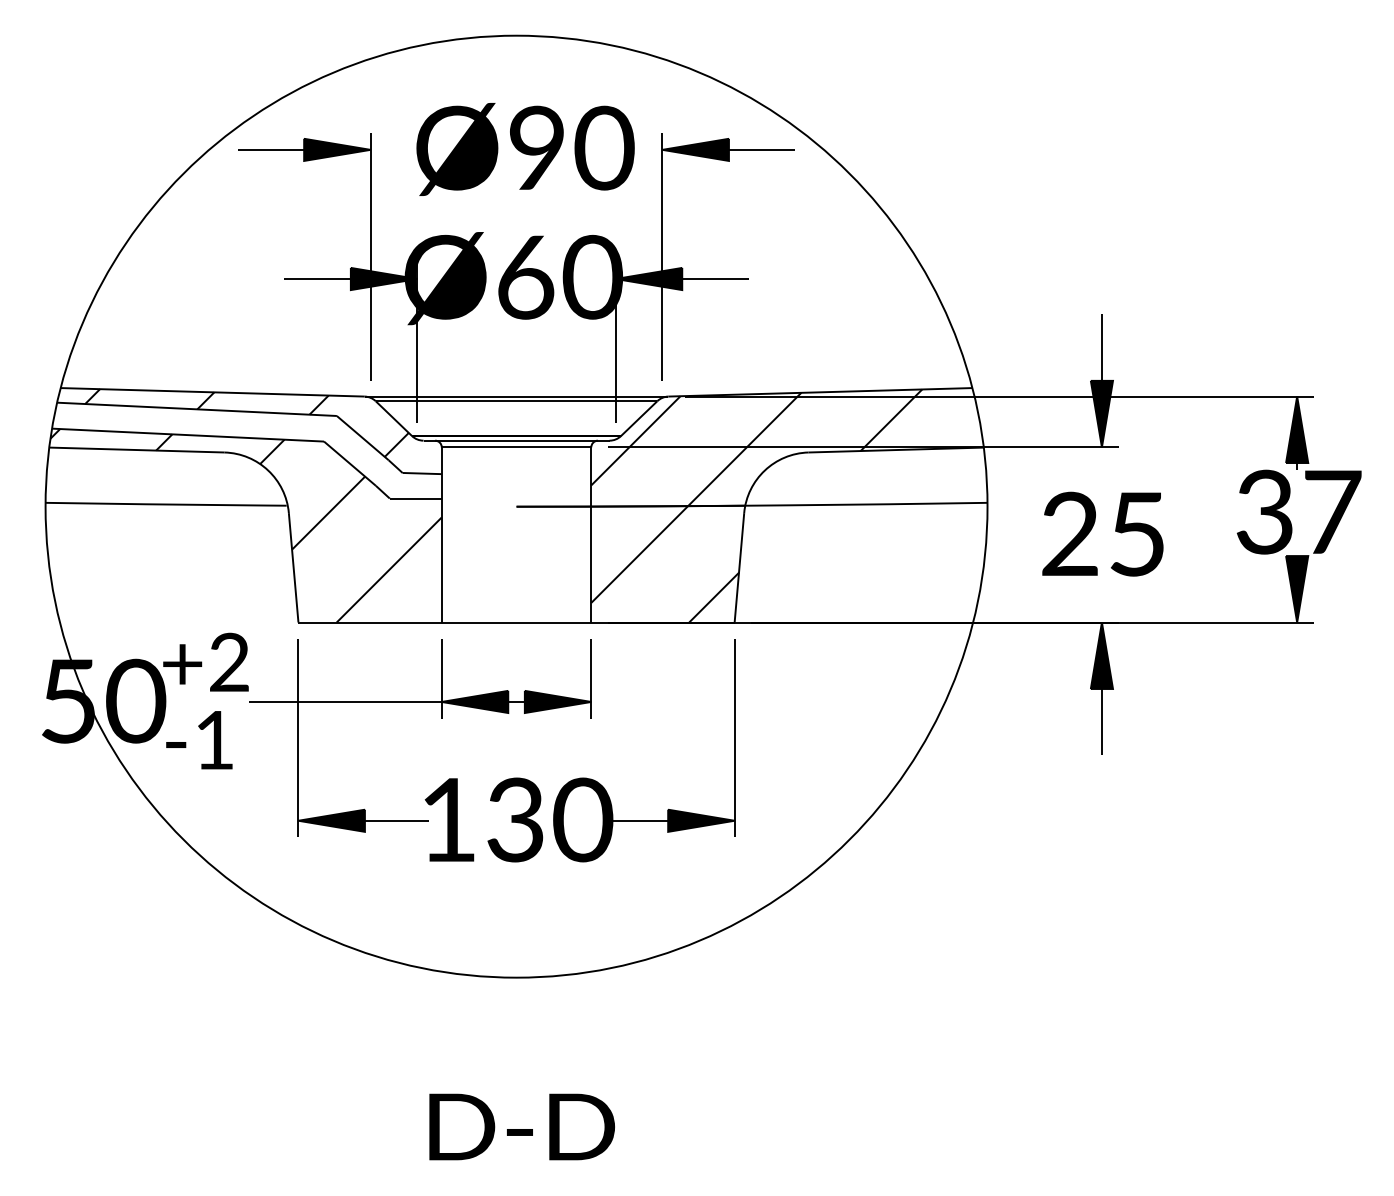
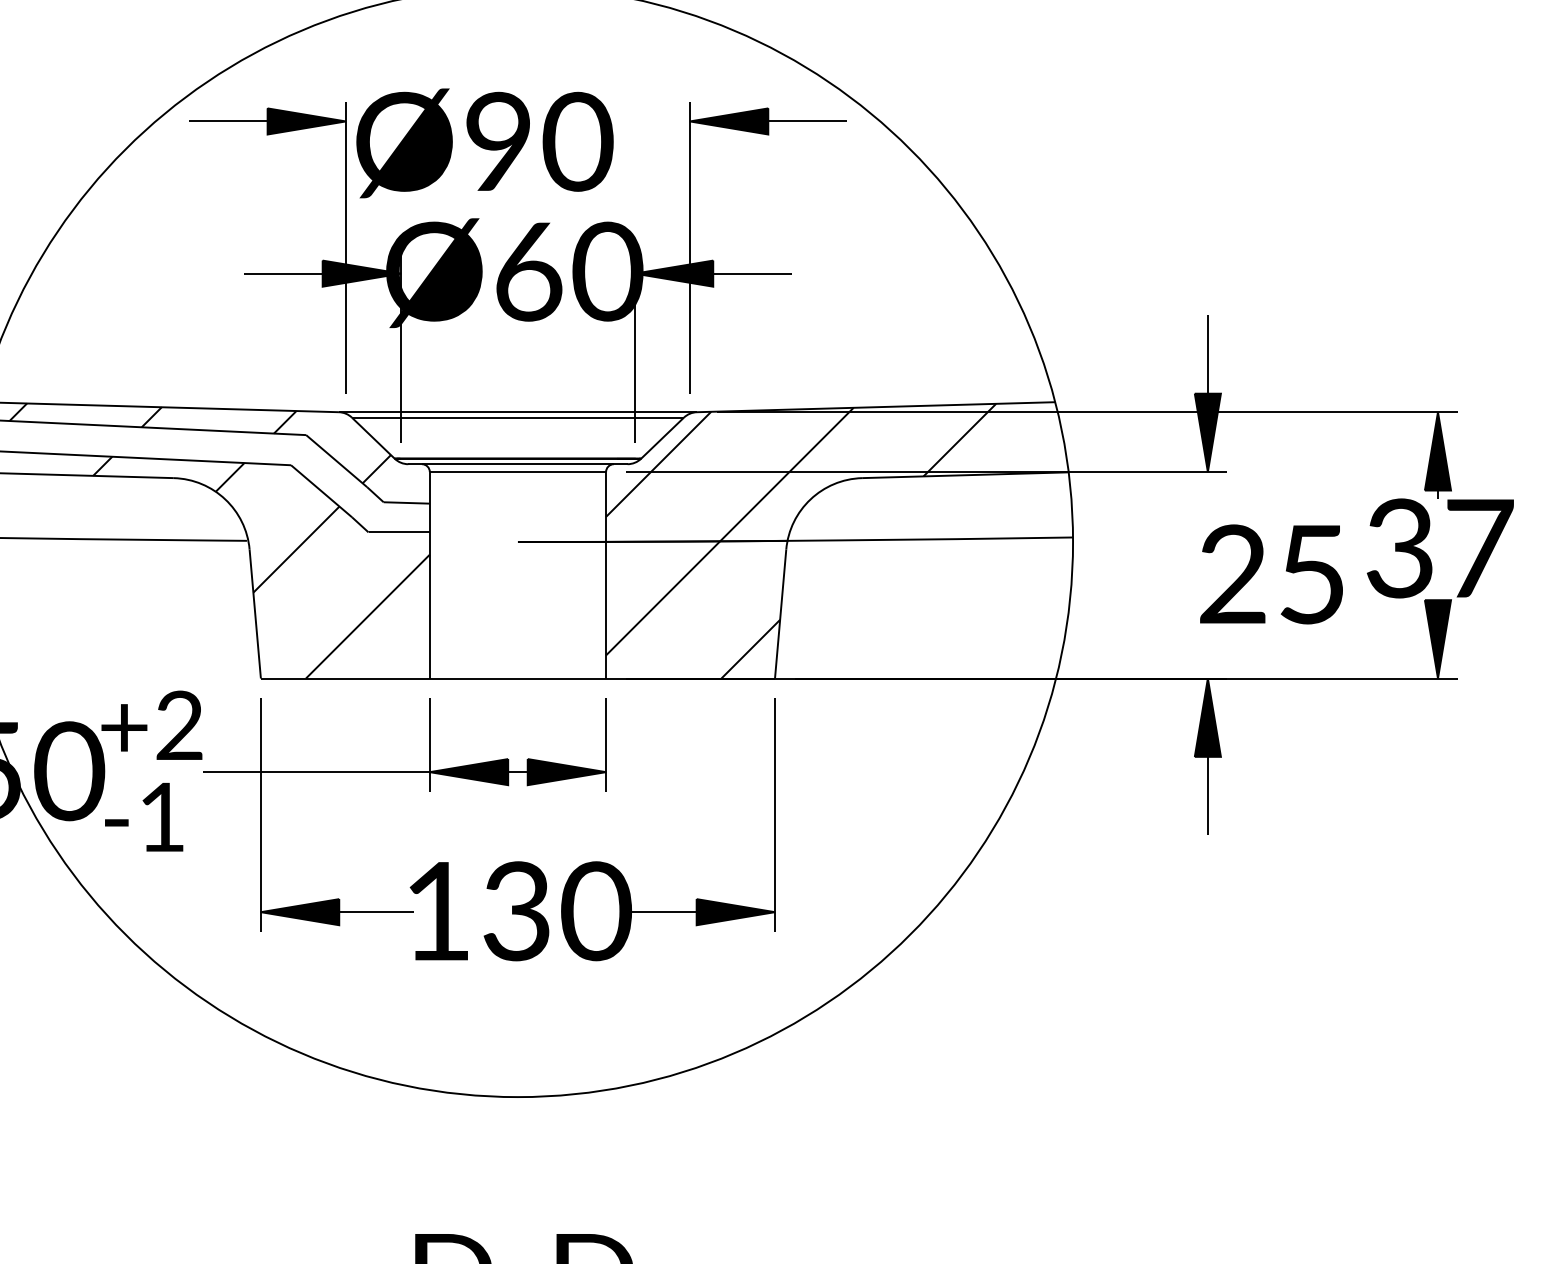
text: (525, 149) -> (484, 143), moved
text: (1102, 533) -> (1271, 573), moved

